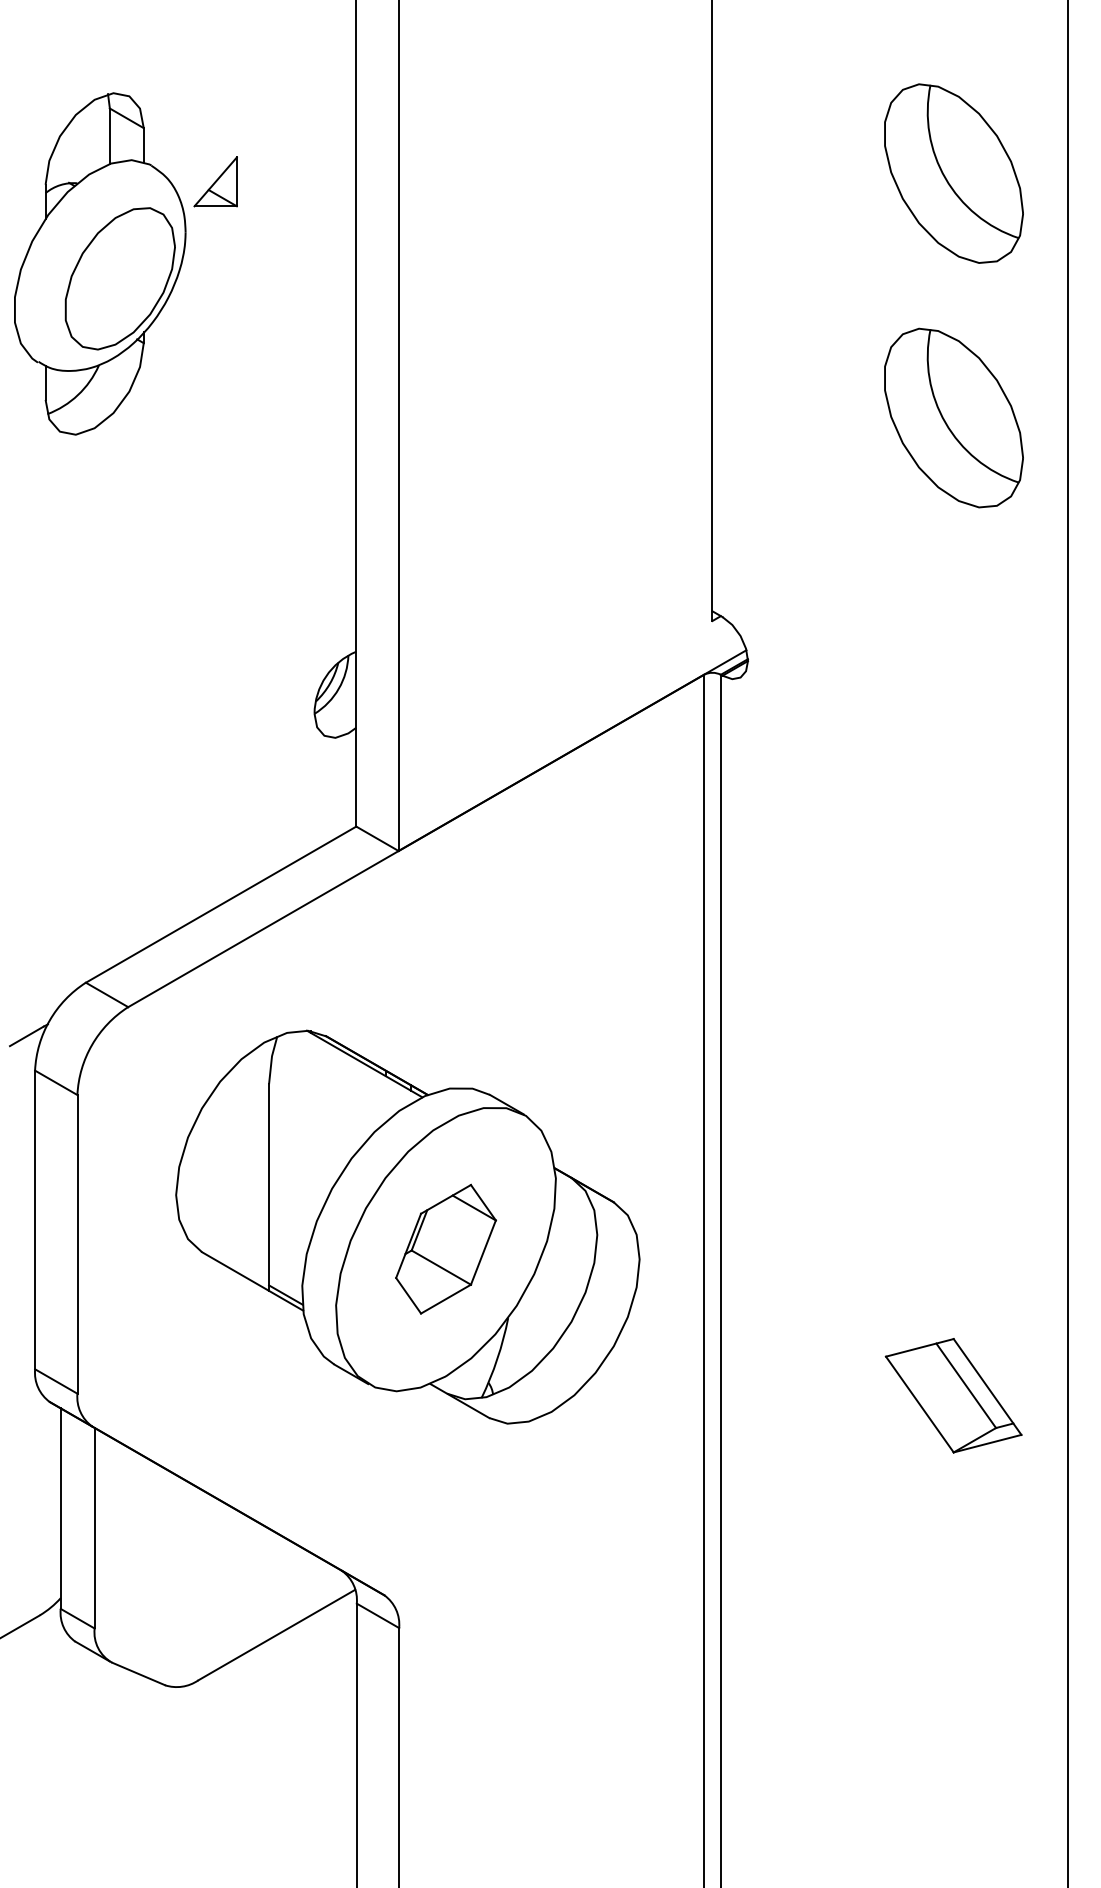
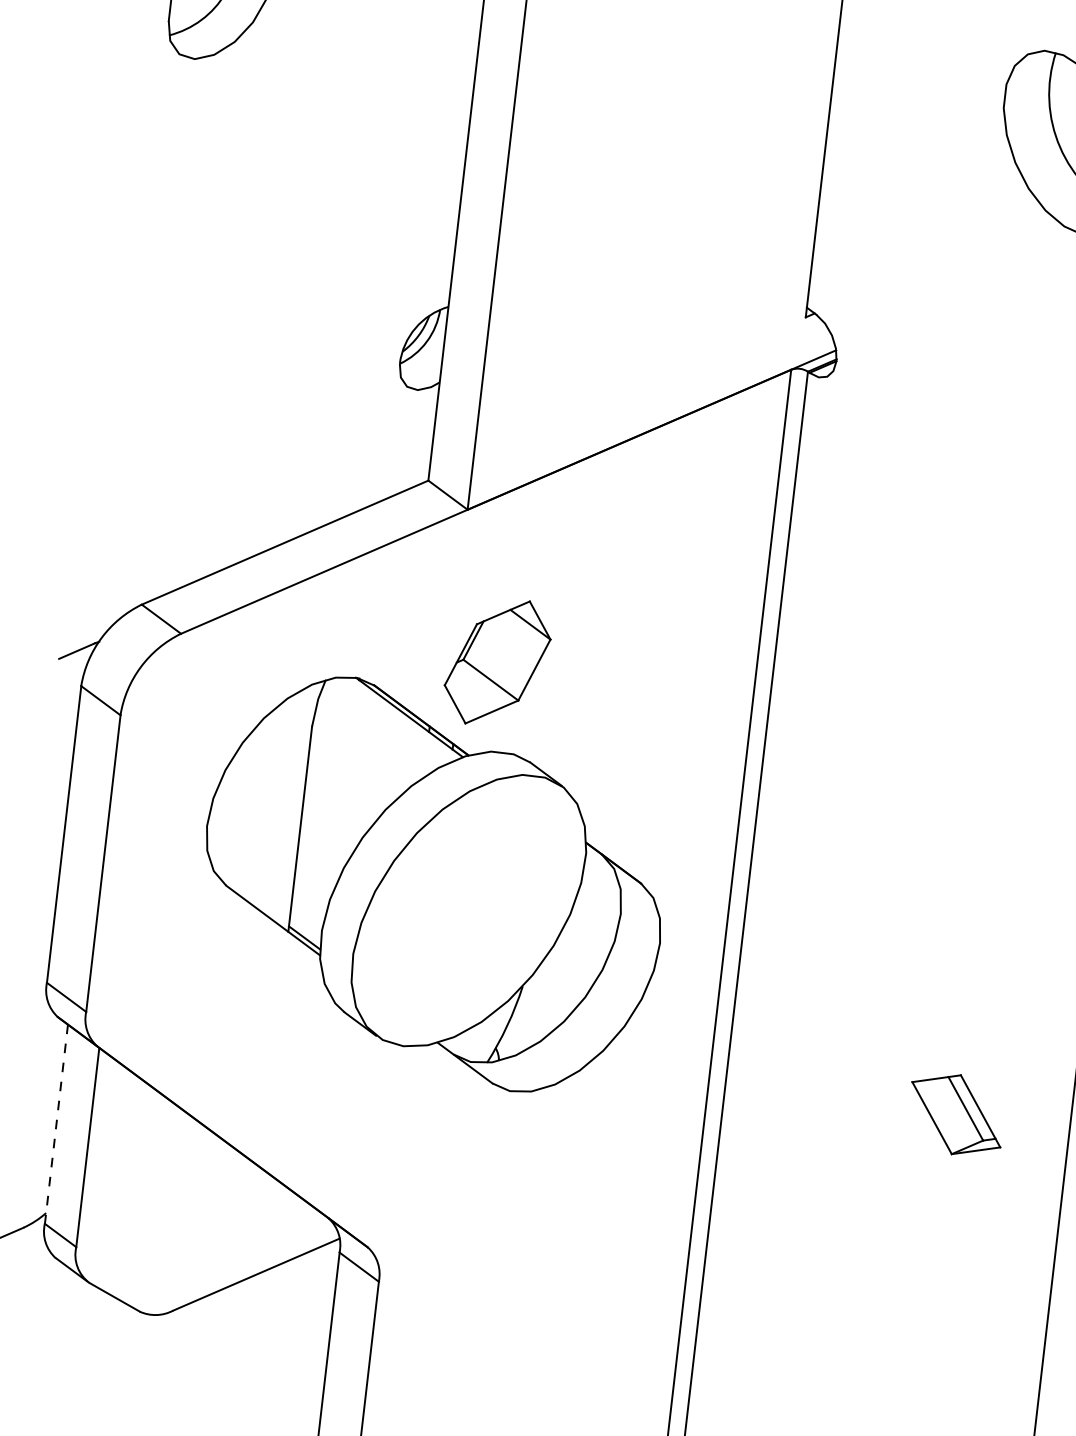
part: (445, 1248) -> (497, 661), moved
part: (953, 1395) -> (956, 1114), size x0.7
line: (60, 1509) -> (56, 1125), solid -> dashed

